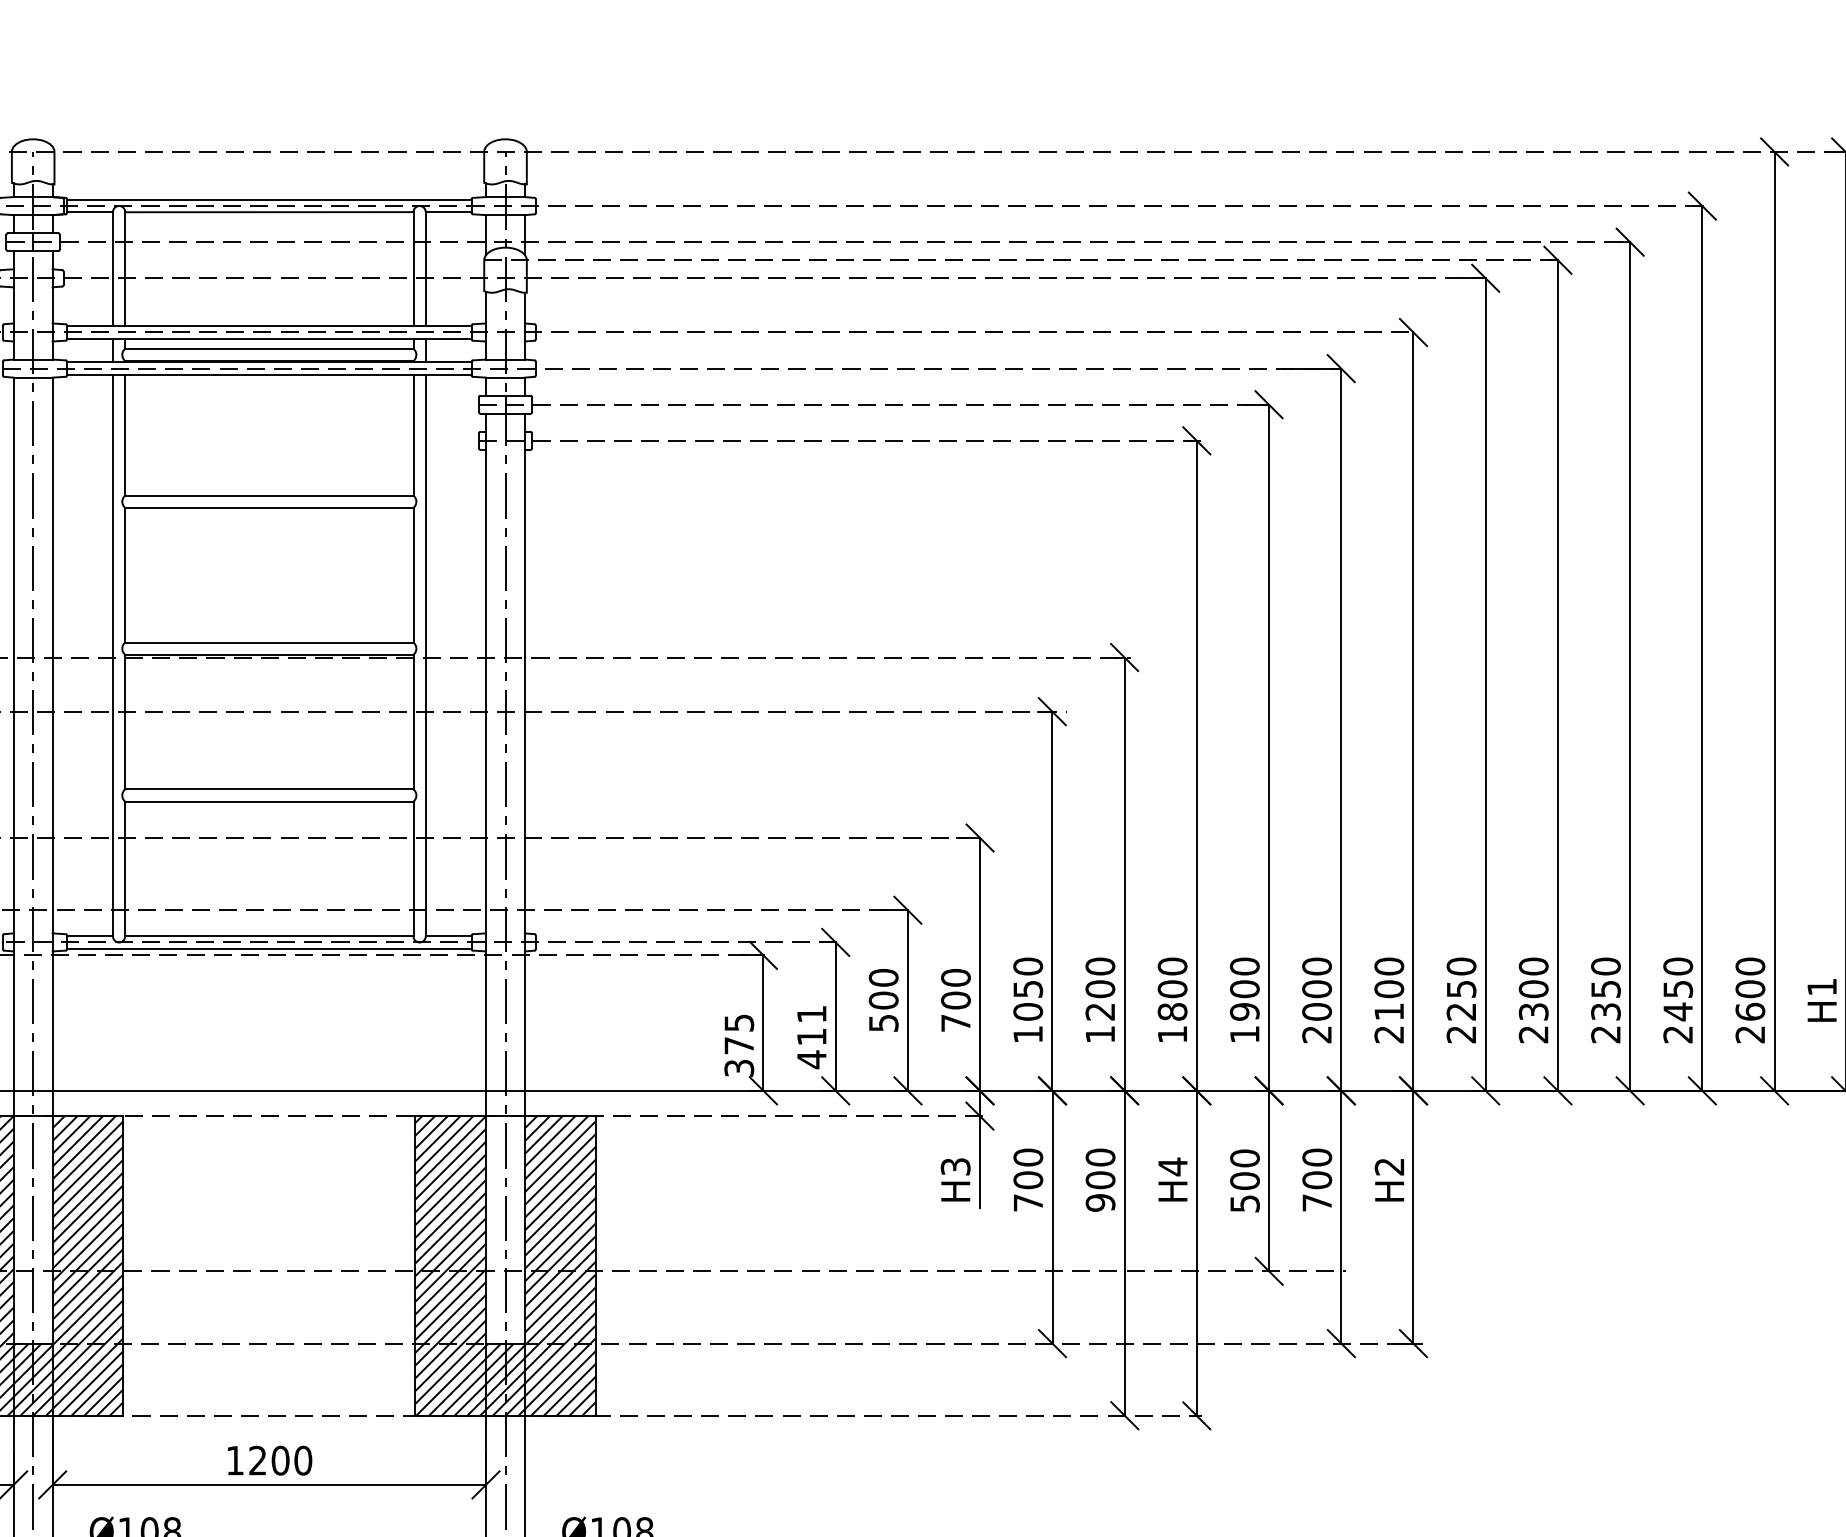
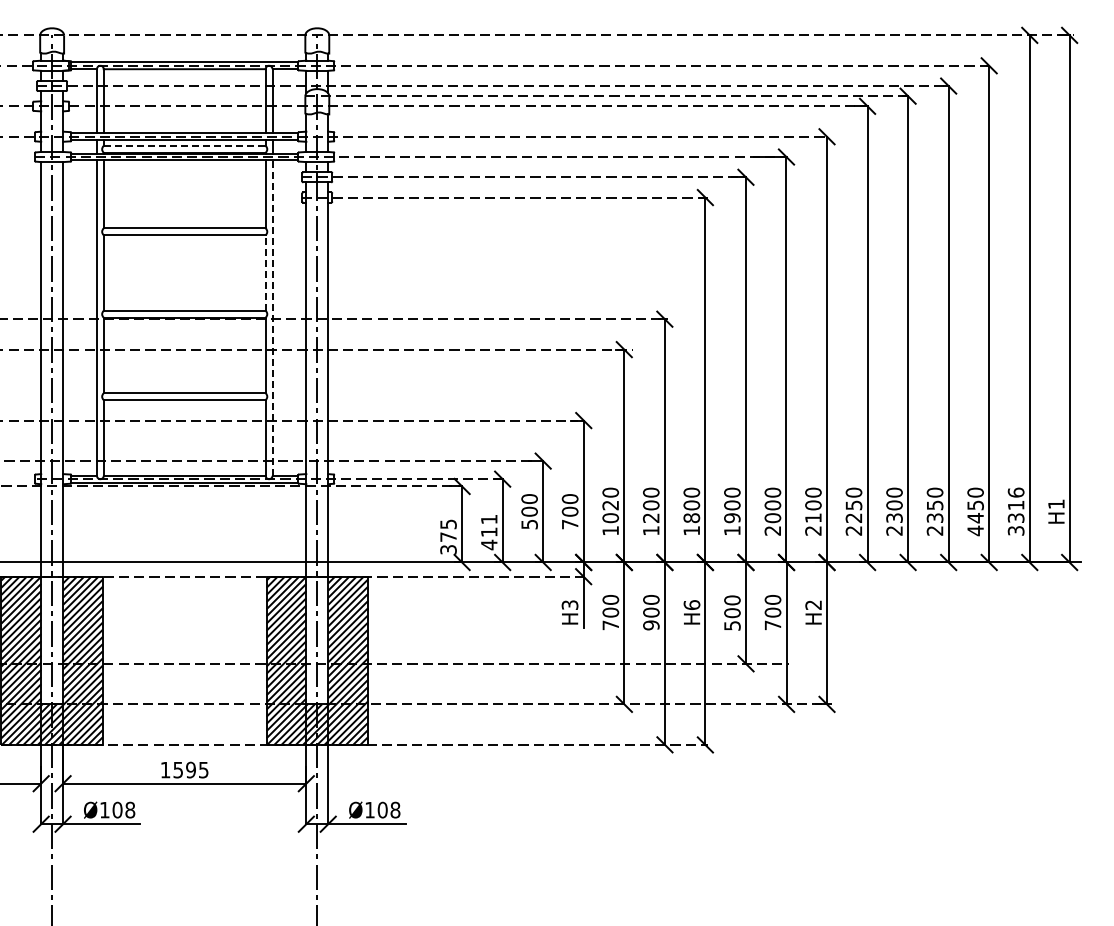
line: (268, 348) -> (184, 145), solid -> dashed
line: (413, 576) -> (265, 273), solid -> dashed
line: (425, 656) -> (272, 318), solid -> dashed
text: (1027, 989) -> (610, 505), 1050 -> 1020
text: (1749, 1000) -> (1015, 511), 2600 -> 3316
text: (1677, 1033) -> (975, 530), 2450 -> 4450
text: (1172, 1165) -> (691, 604), H4 -> H6
text: (279, 1459) -> (190, 769), 1200 -> 1595

